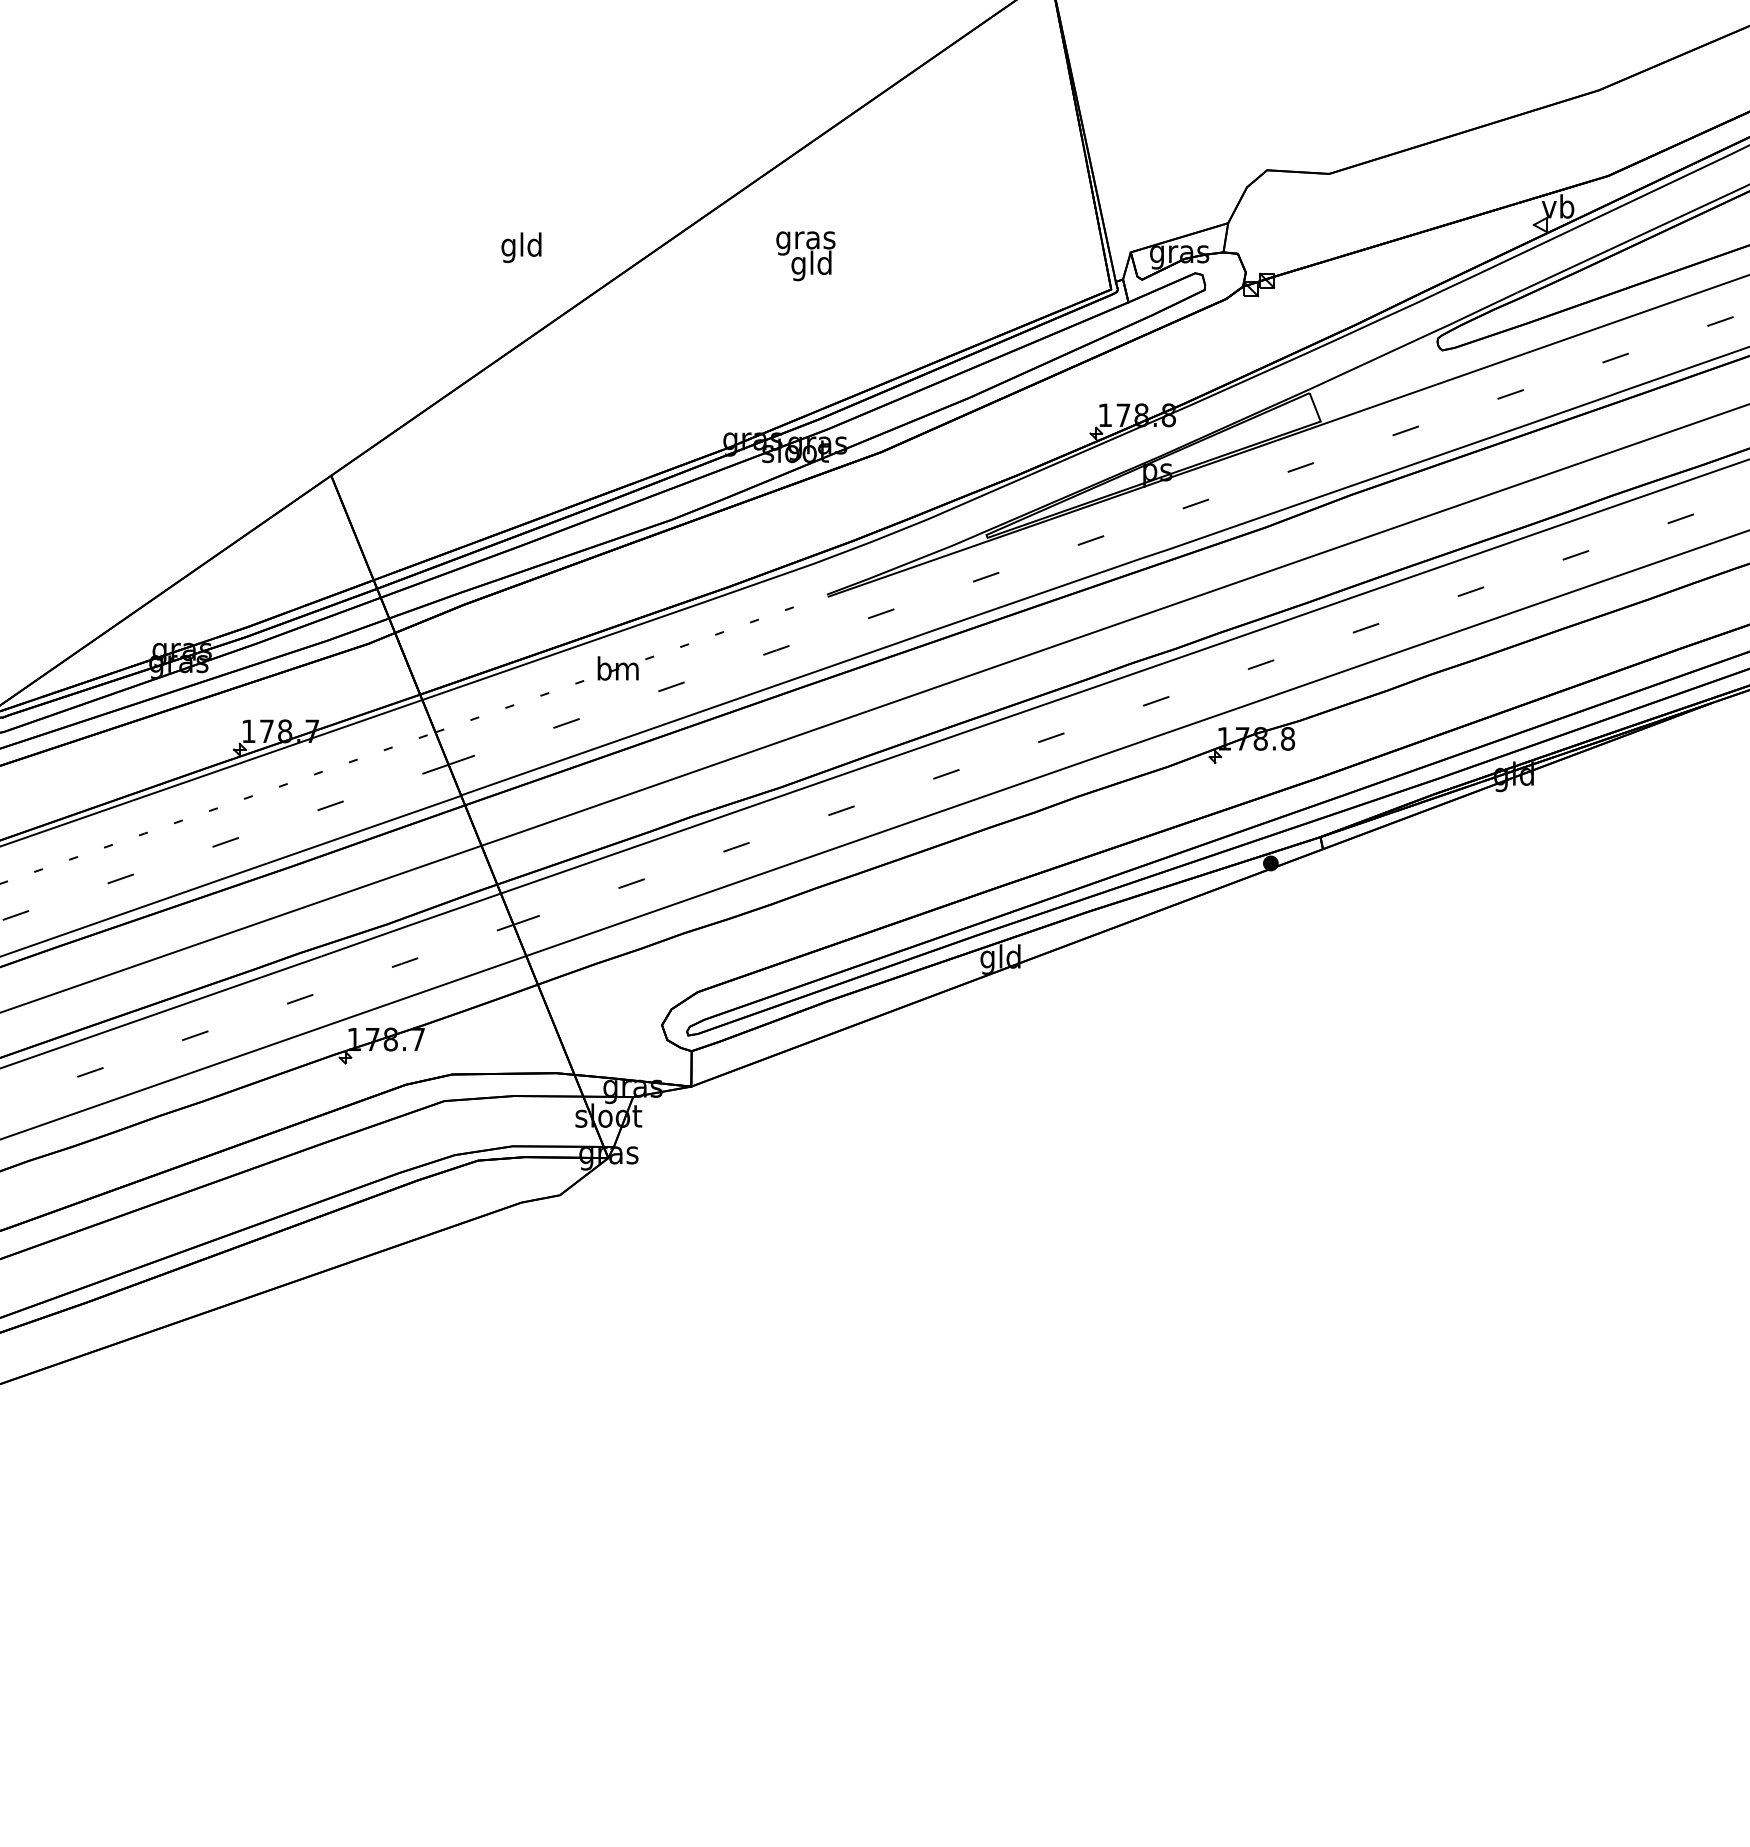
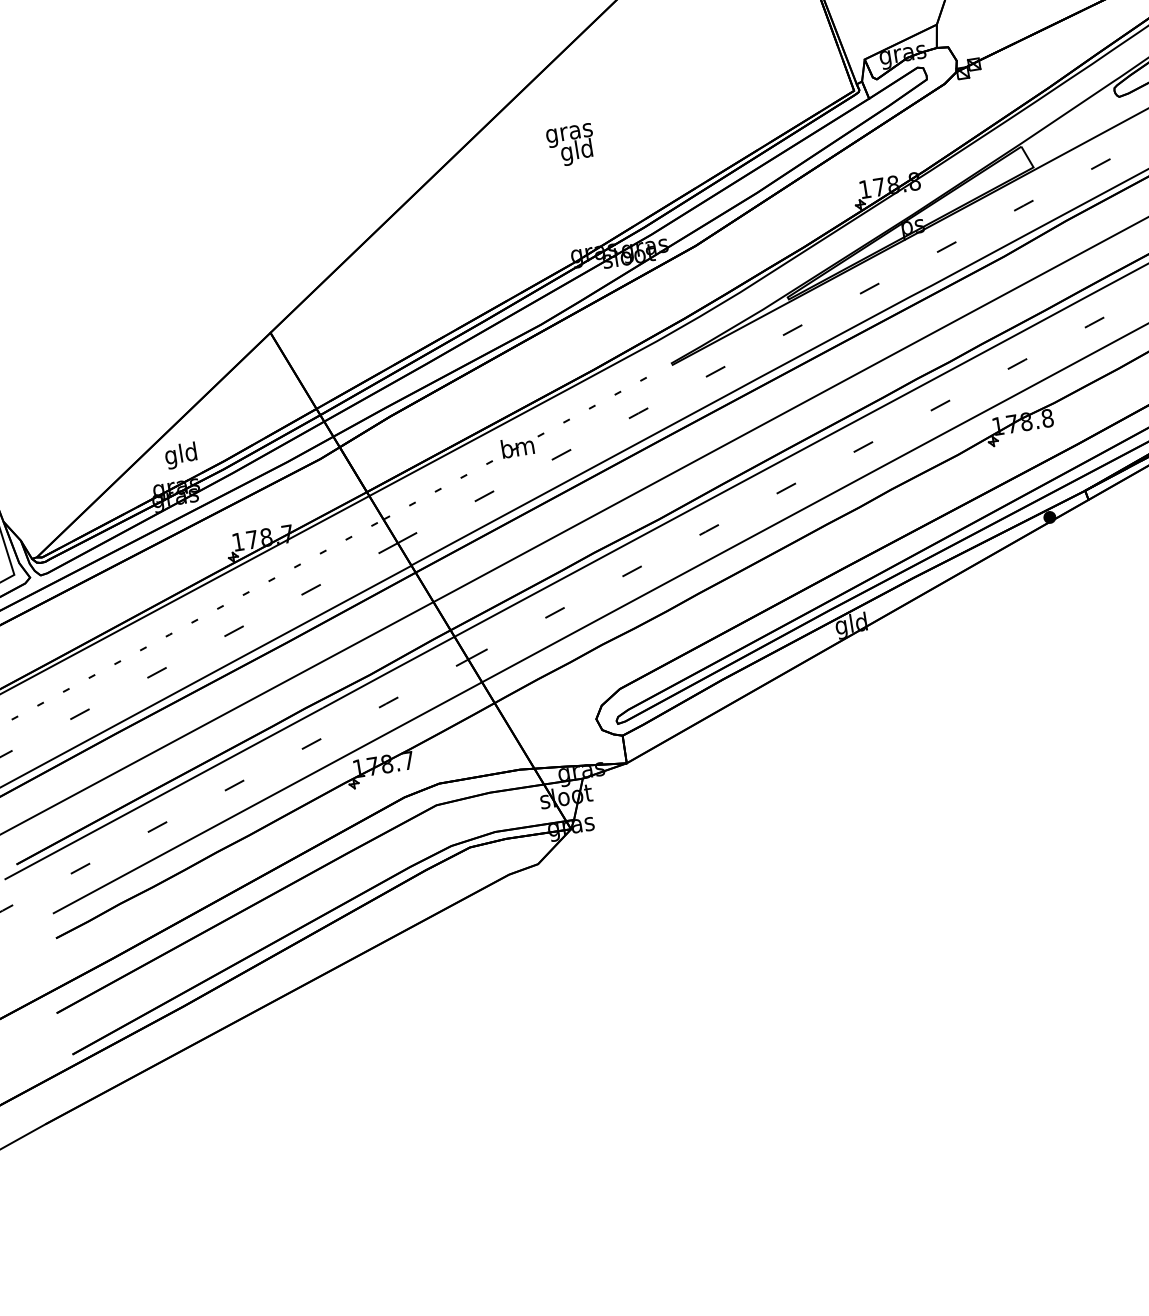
text: (521, 247) -> (181, 455), moved
text: (805, 256) -> (571, 145), moved

